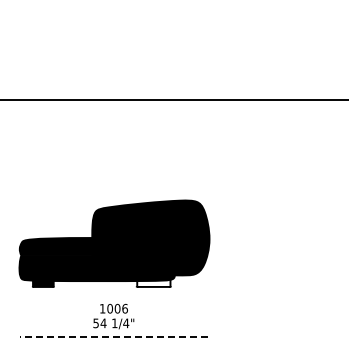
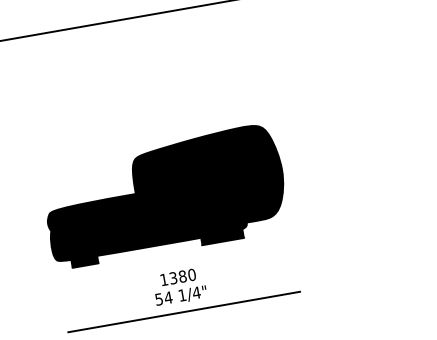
fill: (153, 282) -> (221, 236), added
text: (117, 308) -> (182, 276), 1006 -> 1380
line: (113, 336) -> (183, 312), dashed -> solid

